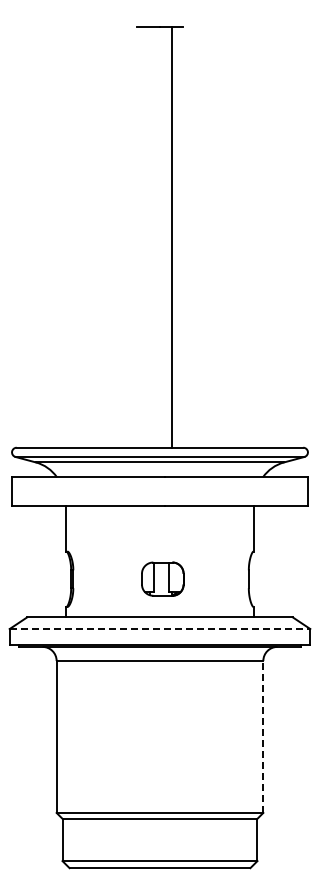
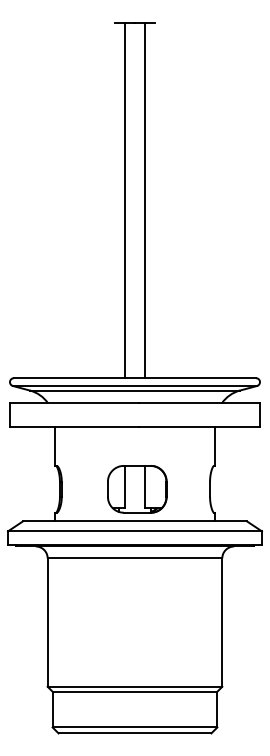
line: (148, 236) -> (125, 199), added
part: (162, 578) -> (137, 488), size x1.67
line: (160, 629) -> (135, 531), dashed -> solid
line: (263, 736) -> (222, 622), dashed -> solid

